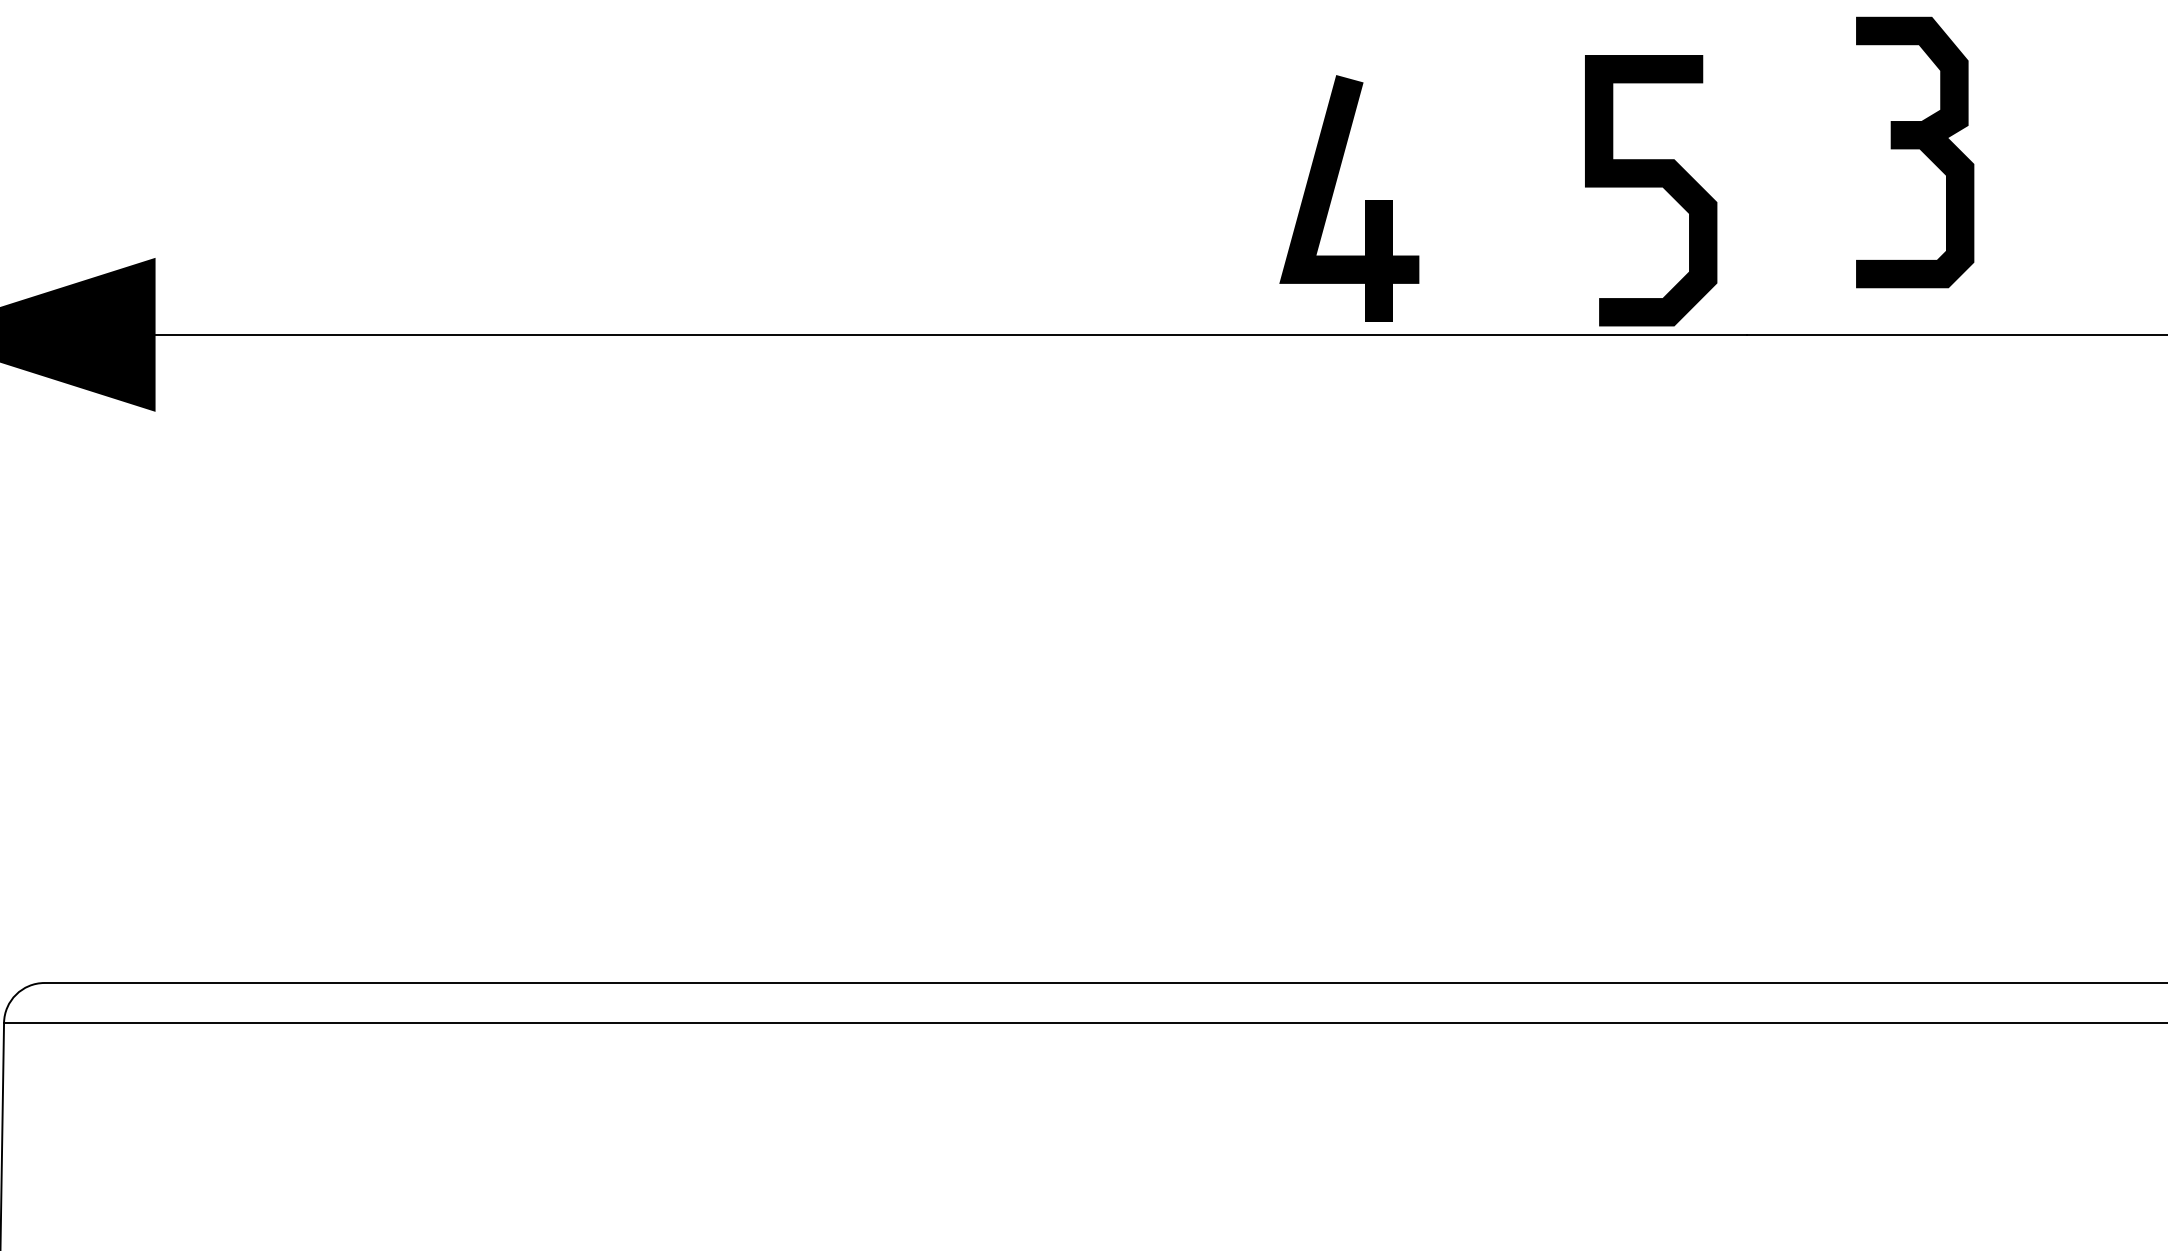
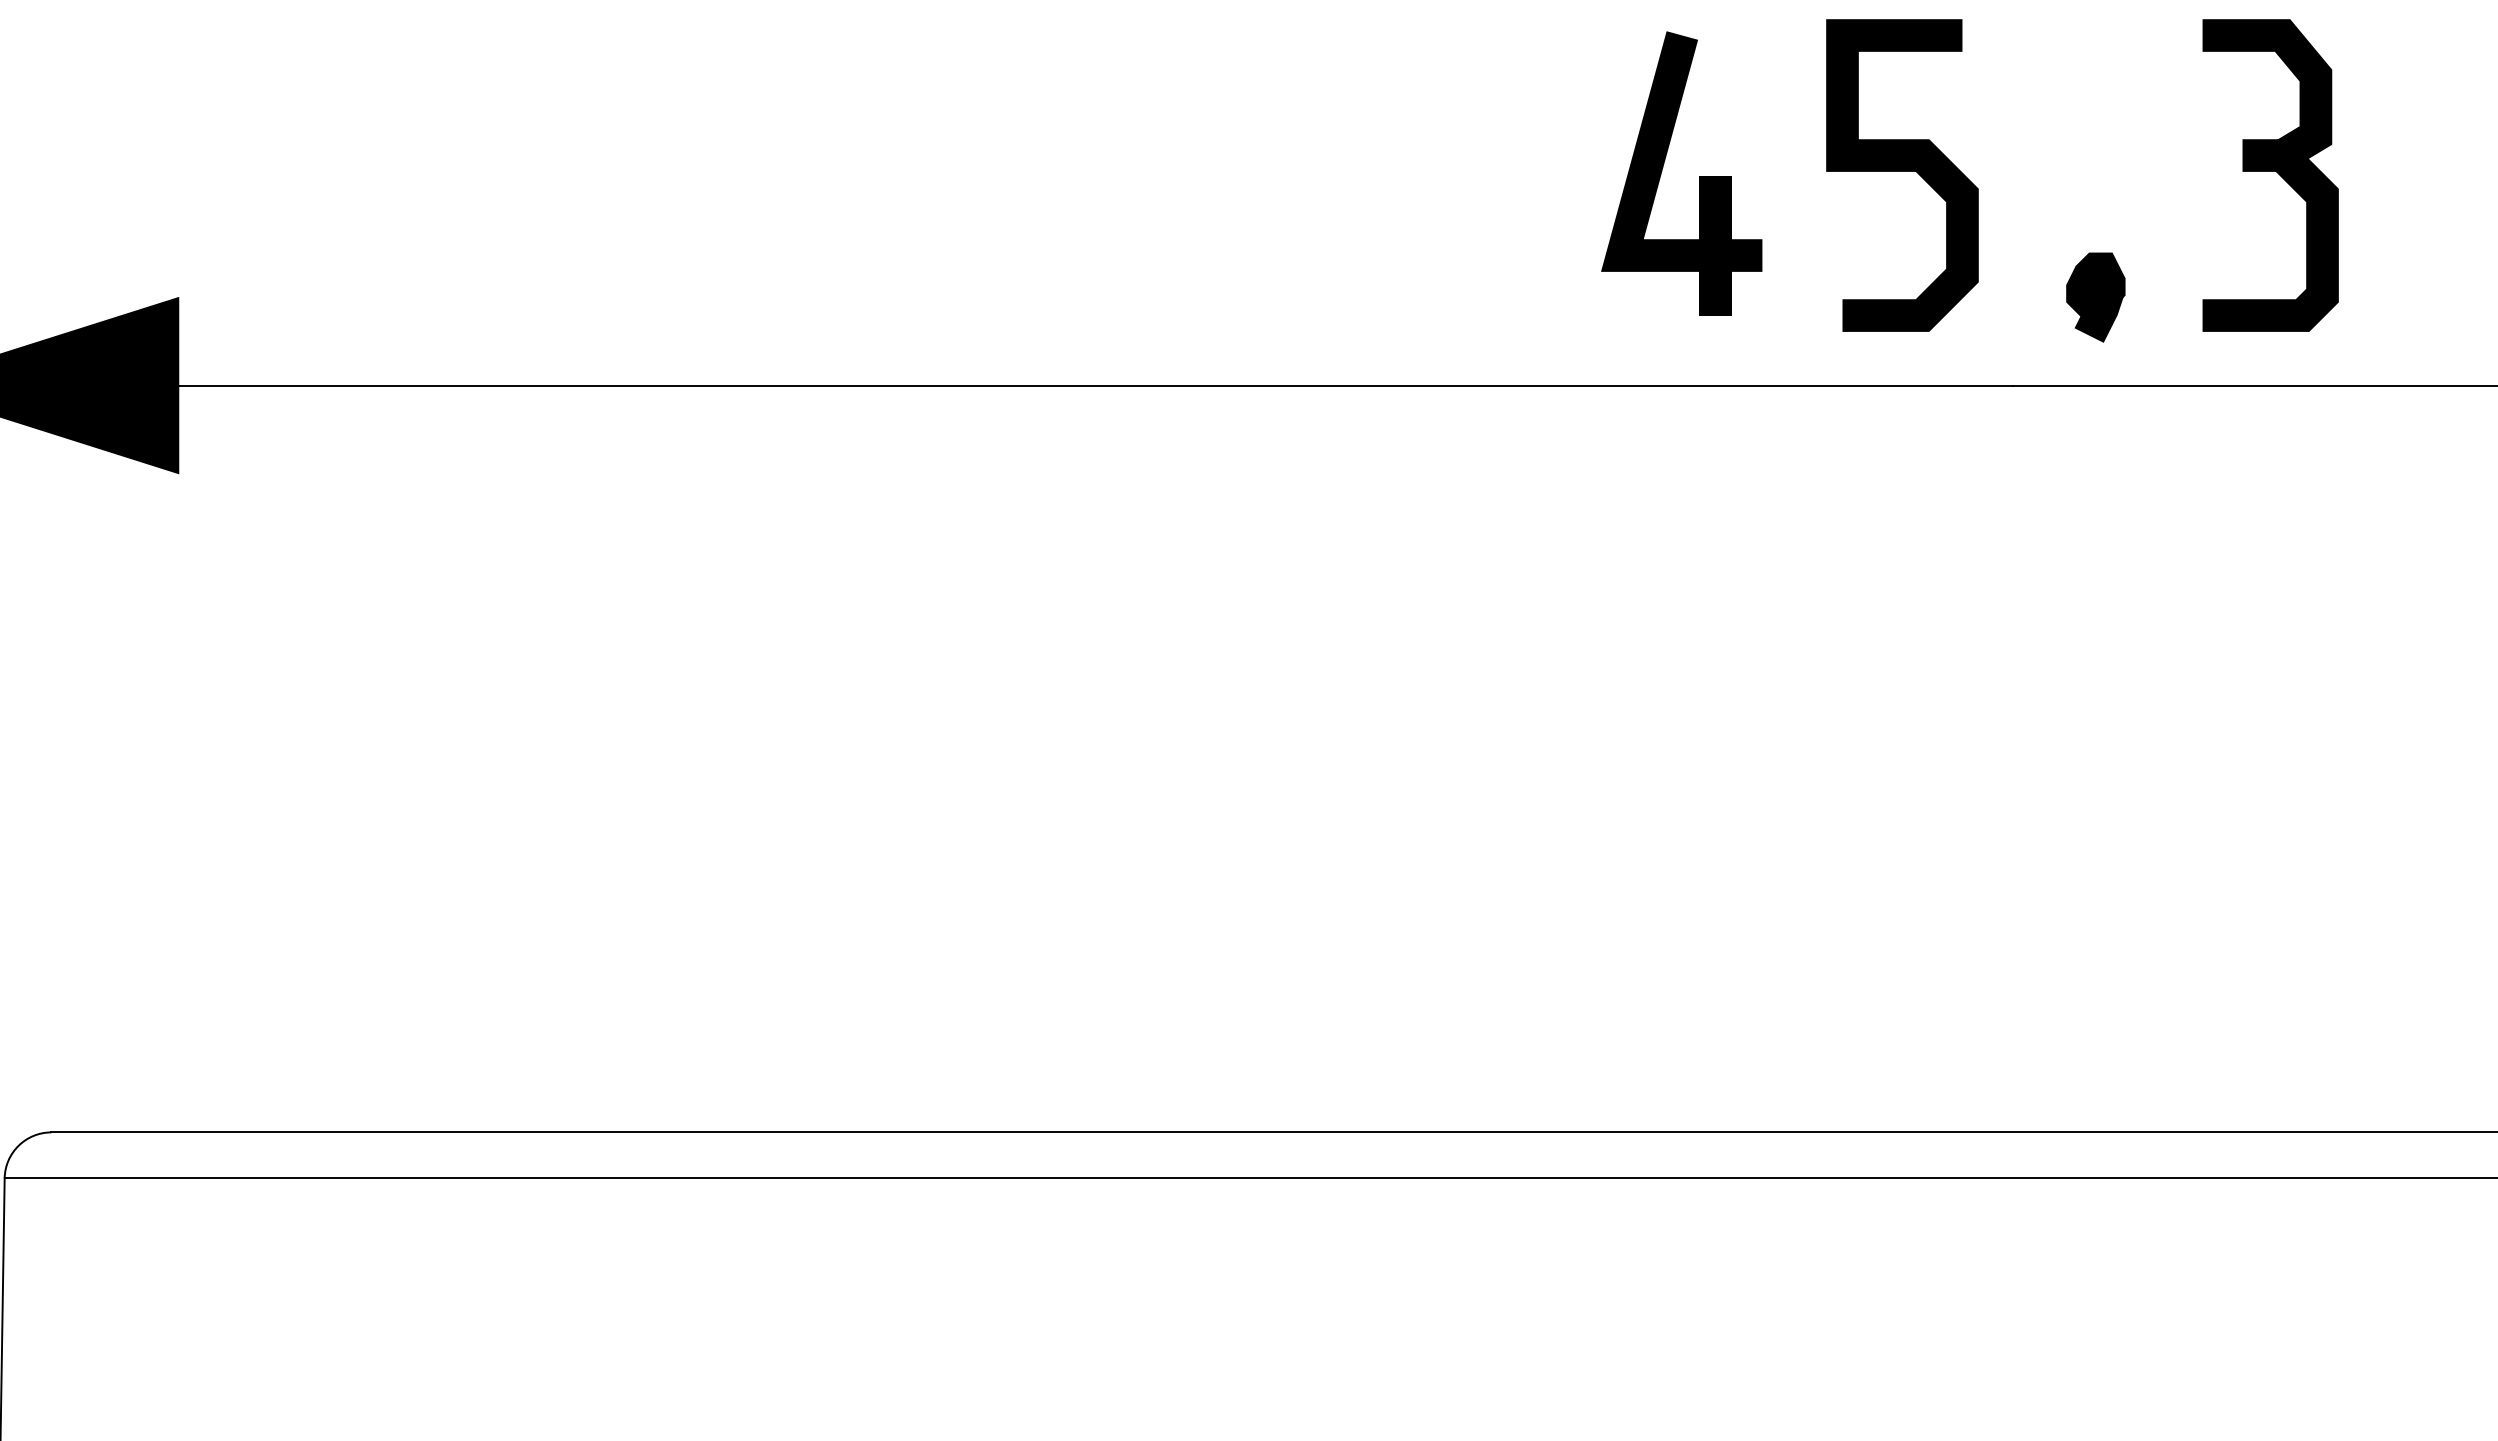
part: (1915, 152) -> (2270, 175), moved
curve: (1651, 187) -> (1902, 171), moved
part: (1364, 201) -> (1699, 176), moved
part: (1818, 258) -> (2095, 297), added

